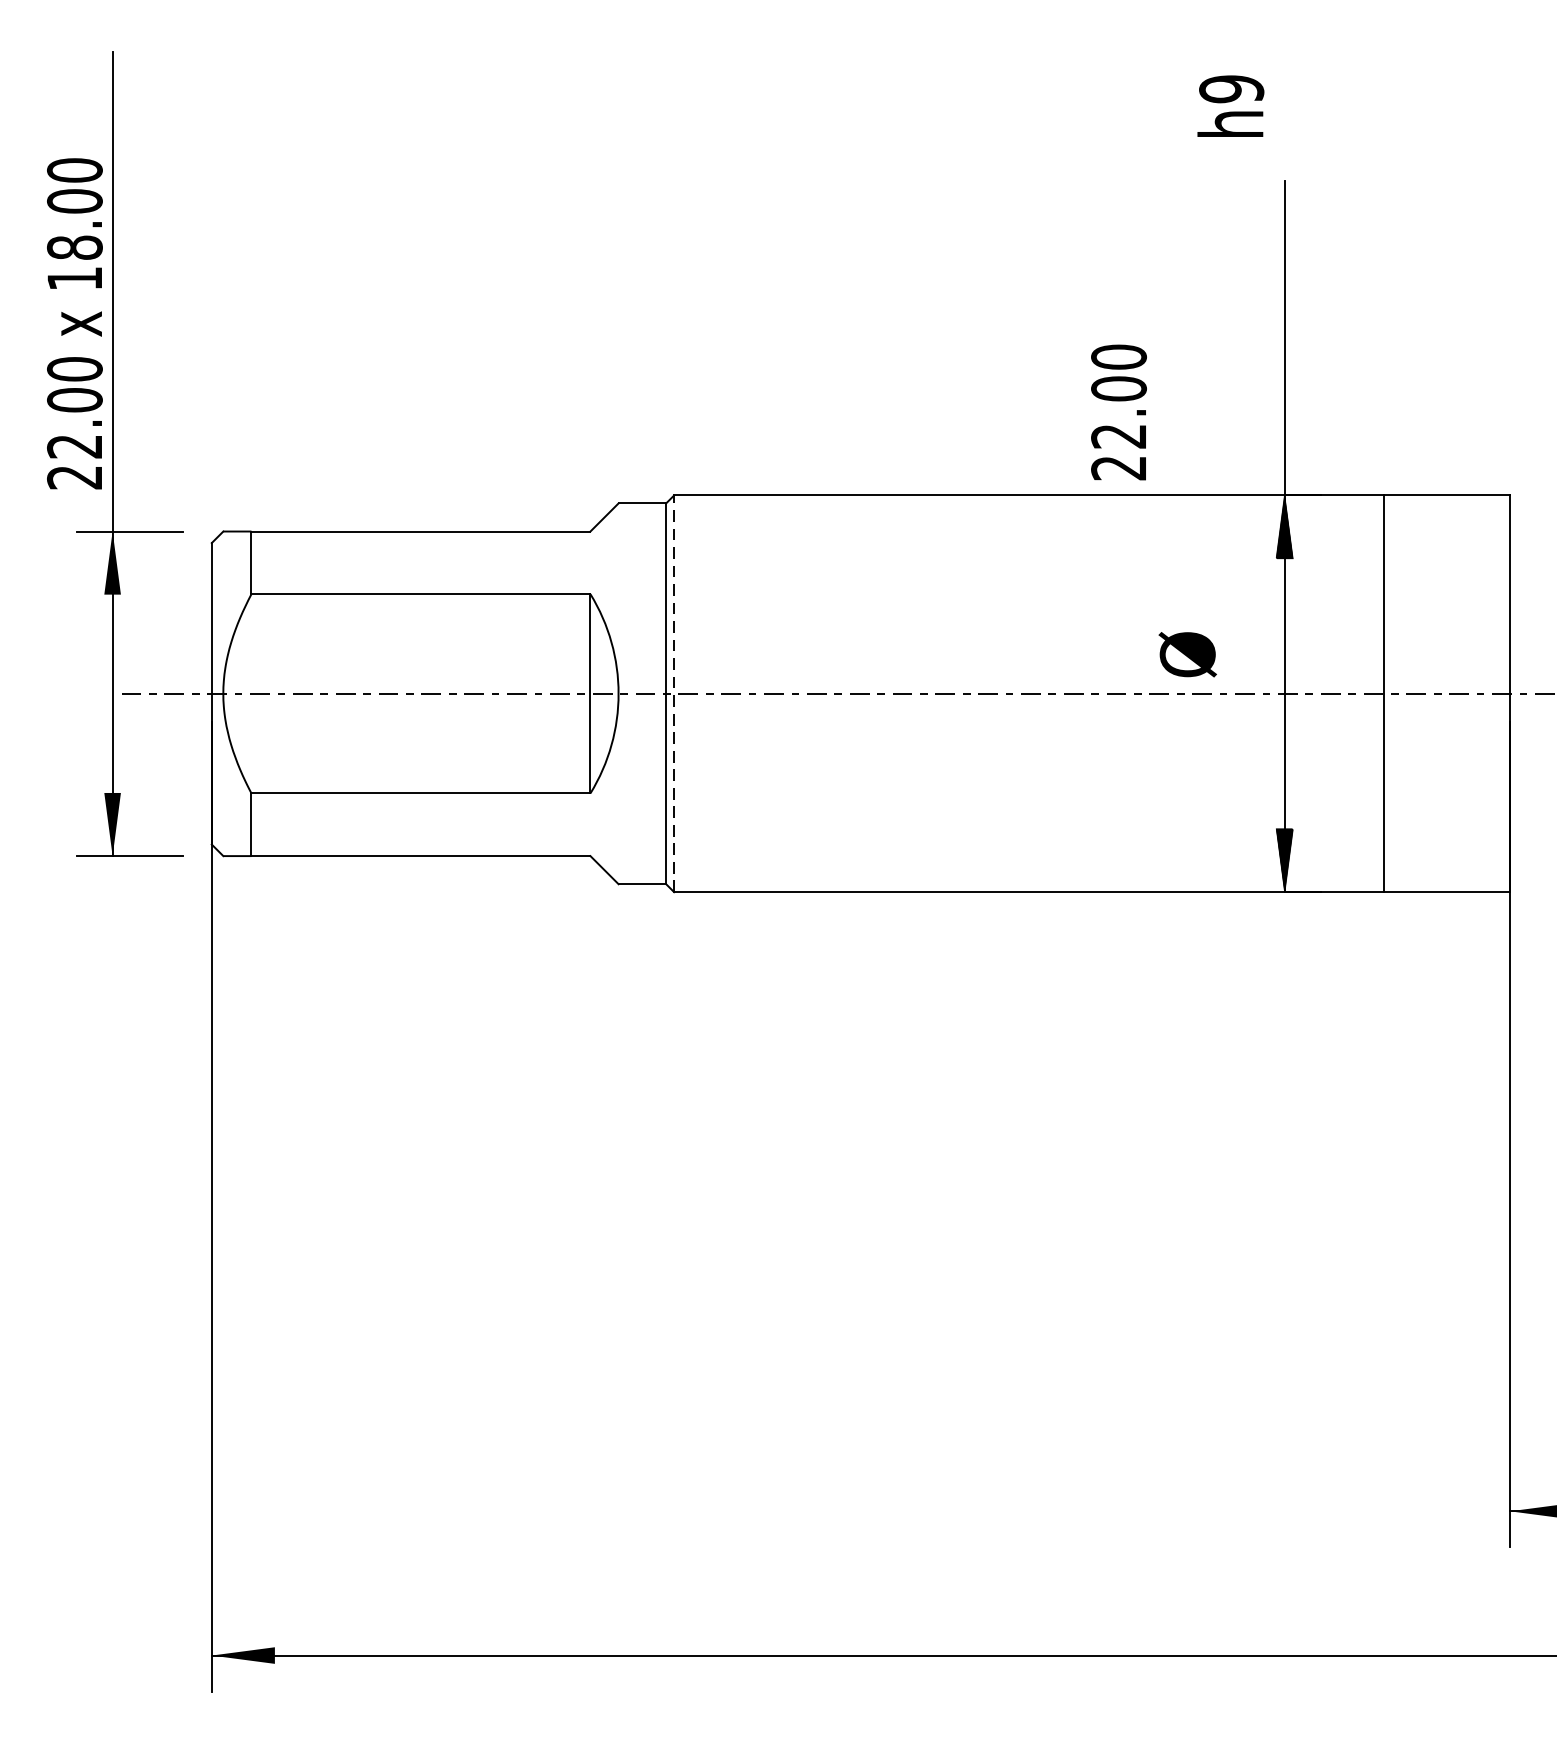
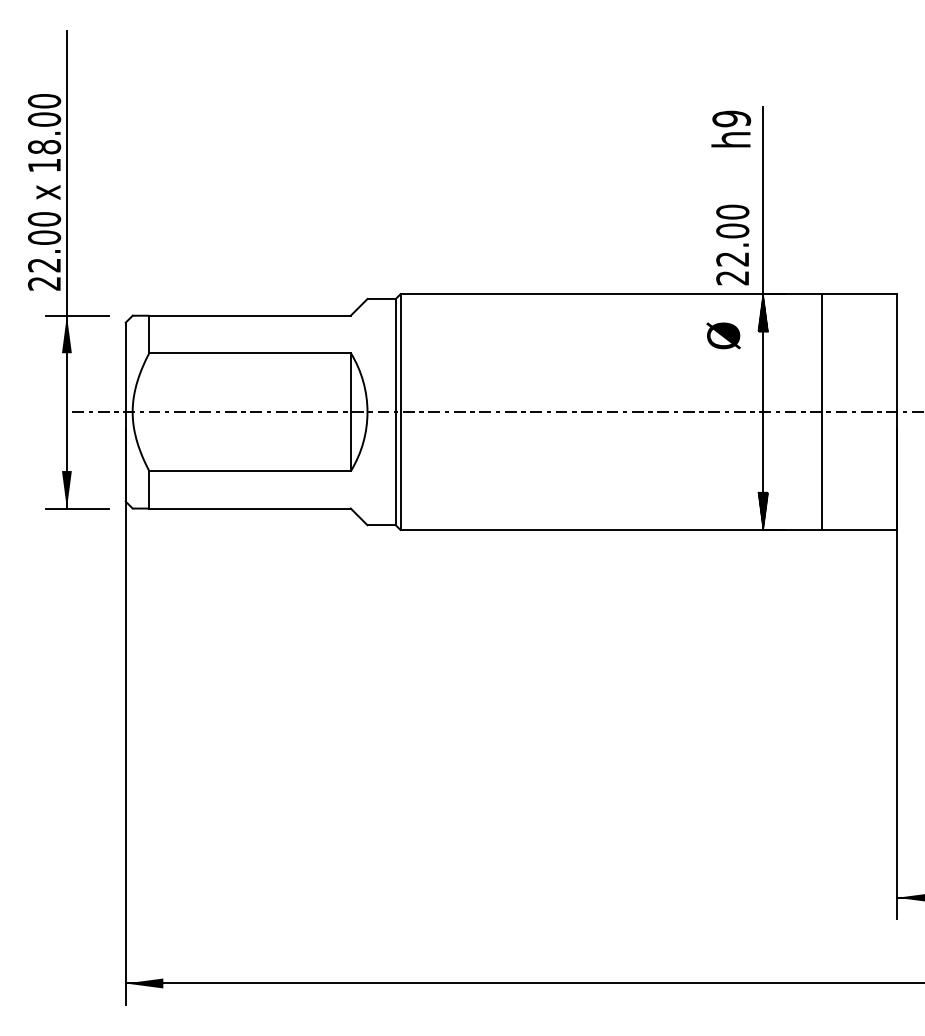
text: (1231, 105) -> (731, 128), moved
text: (1118, 411) -> (732, 244), moved
text: (1187, 654) -> (723, 335), moved
line: (674, 694) -> (400, 412), dashed -> solid

